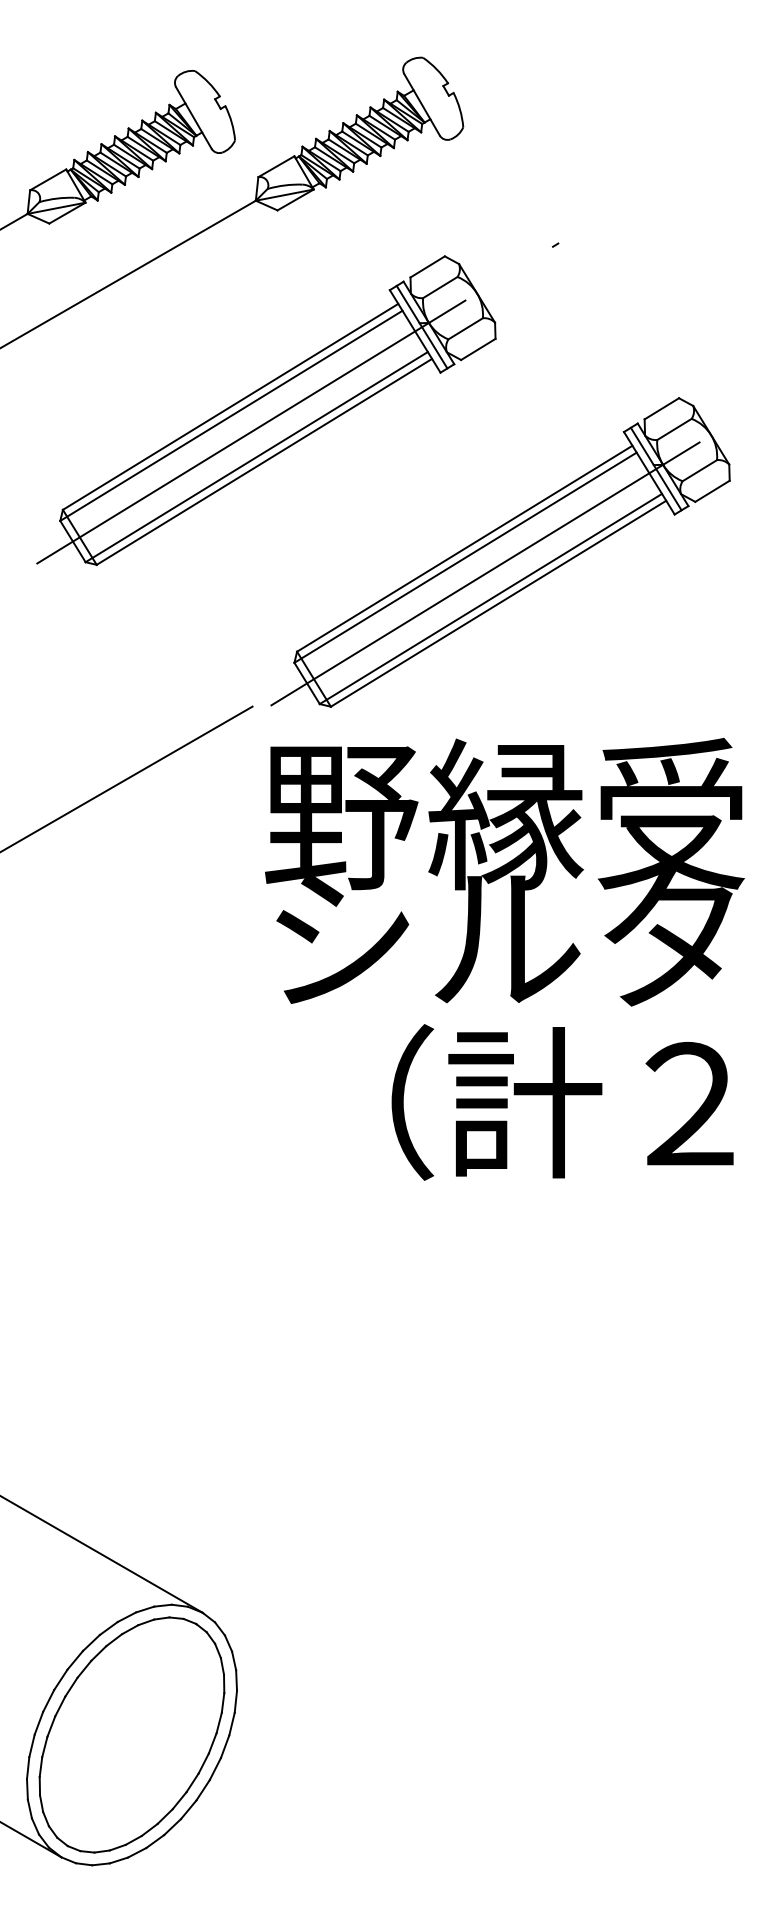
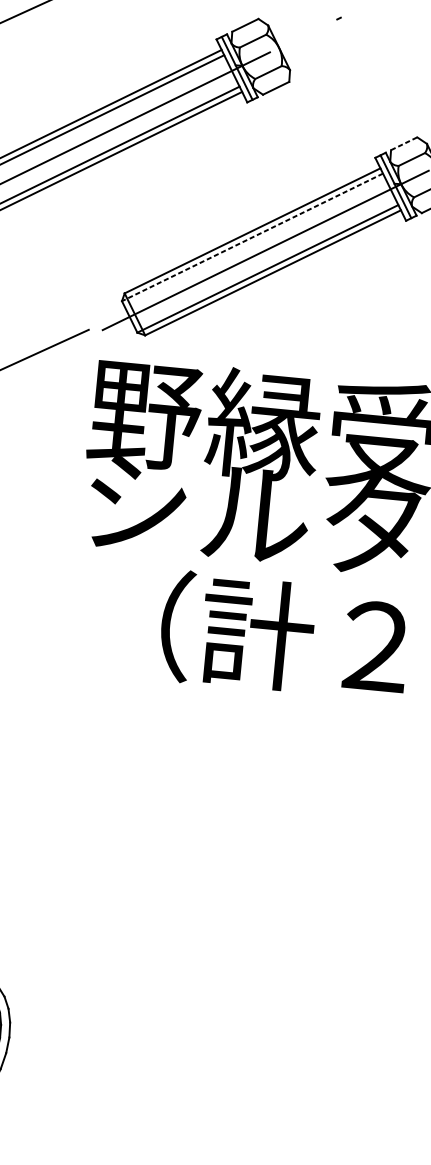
line: (662, 408) -> (404, 143), solid -> dashed
line: (465, 557) -> (252, 237), solid -> dashed

